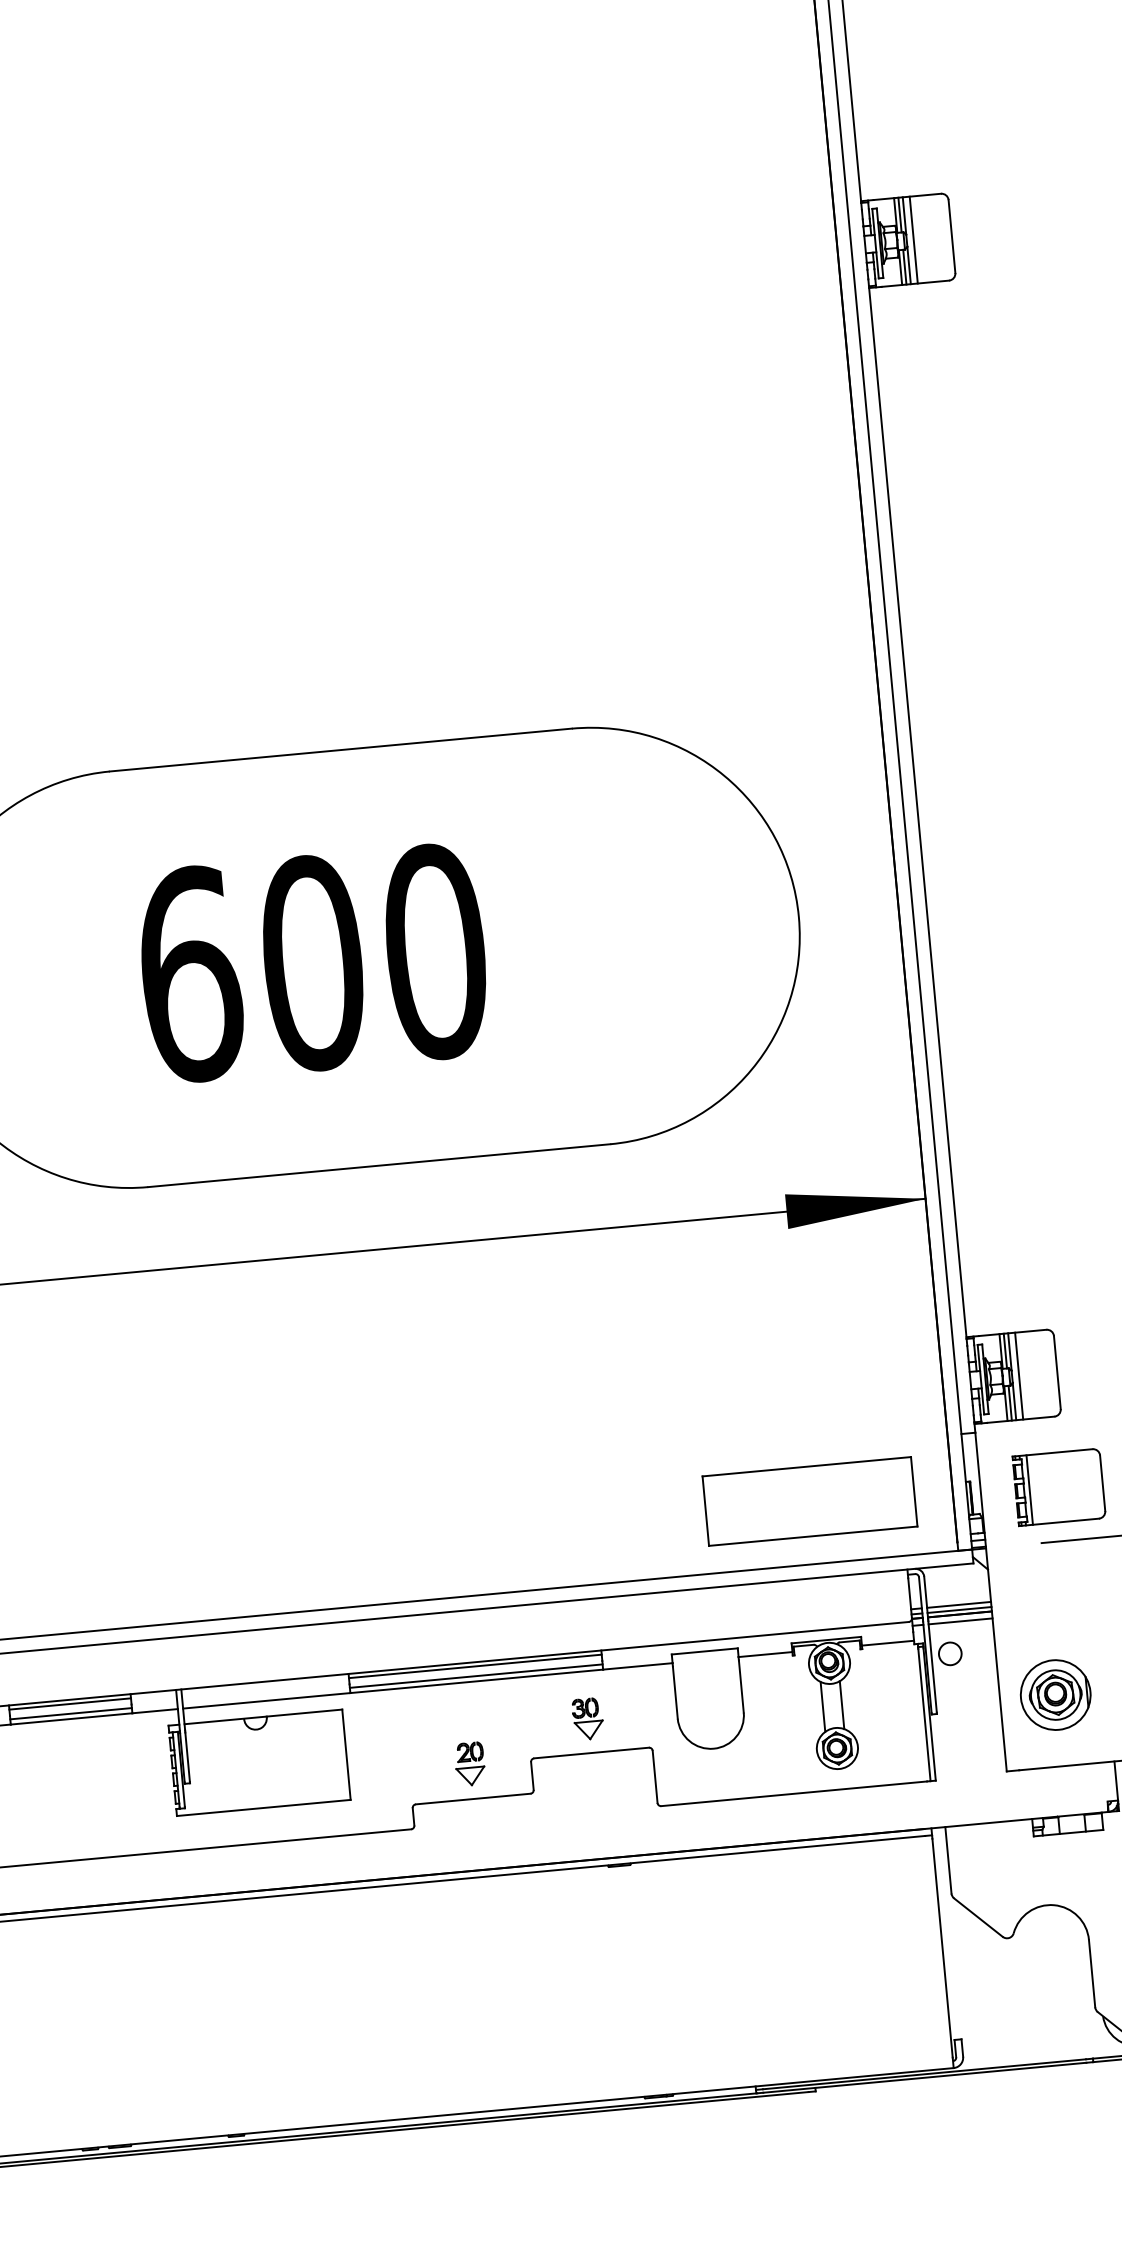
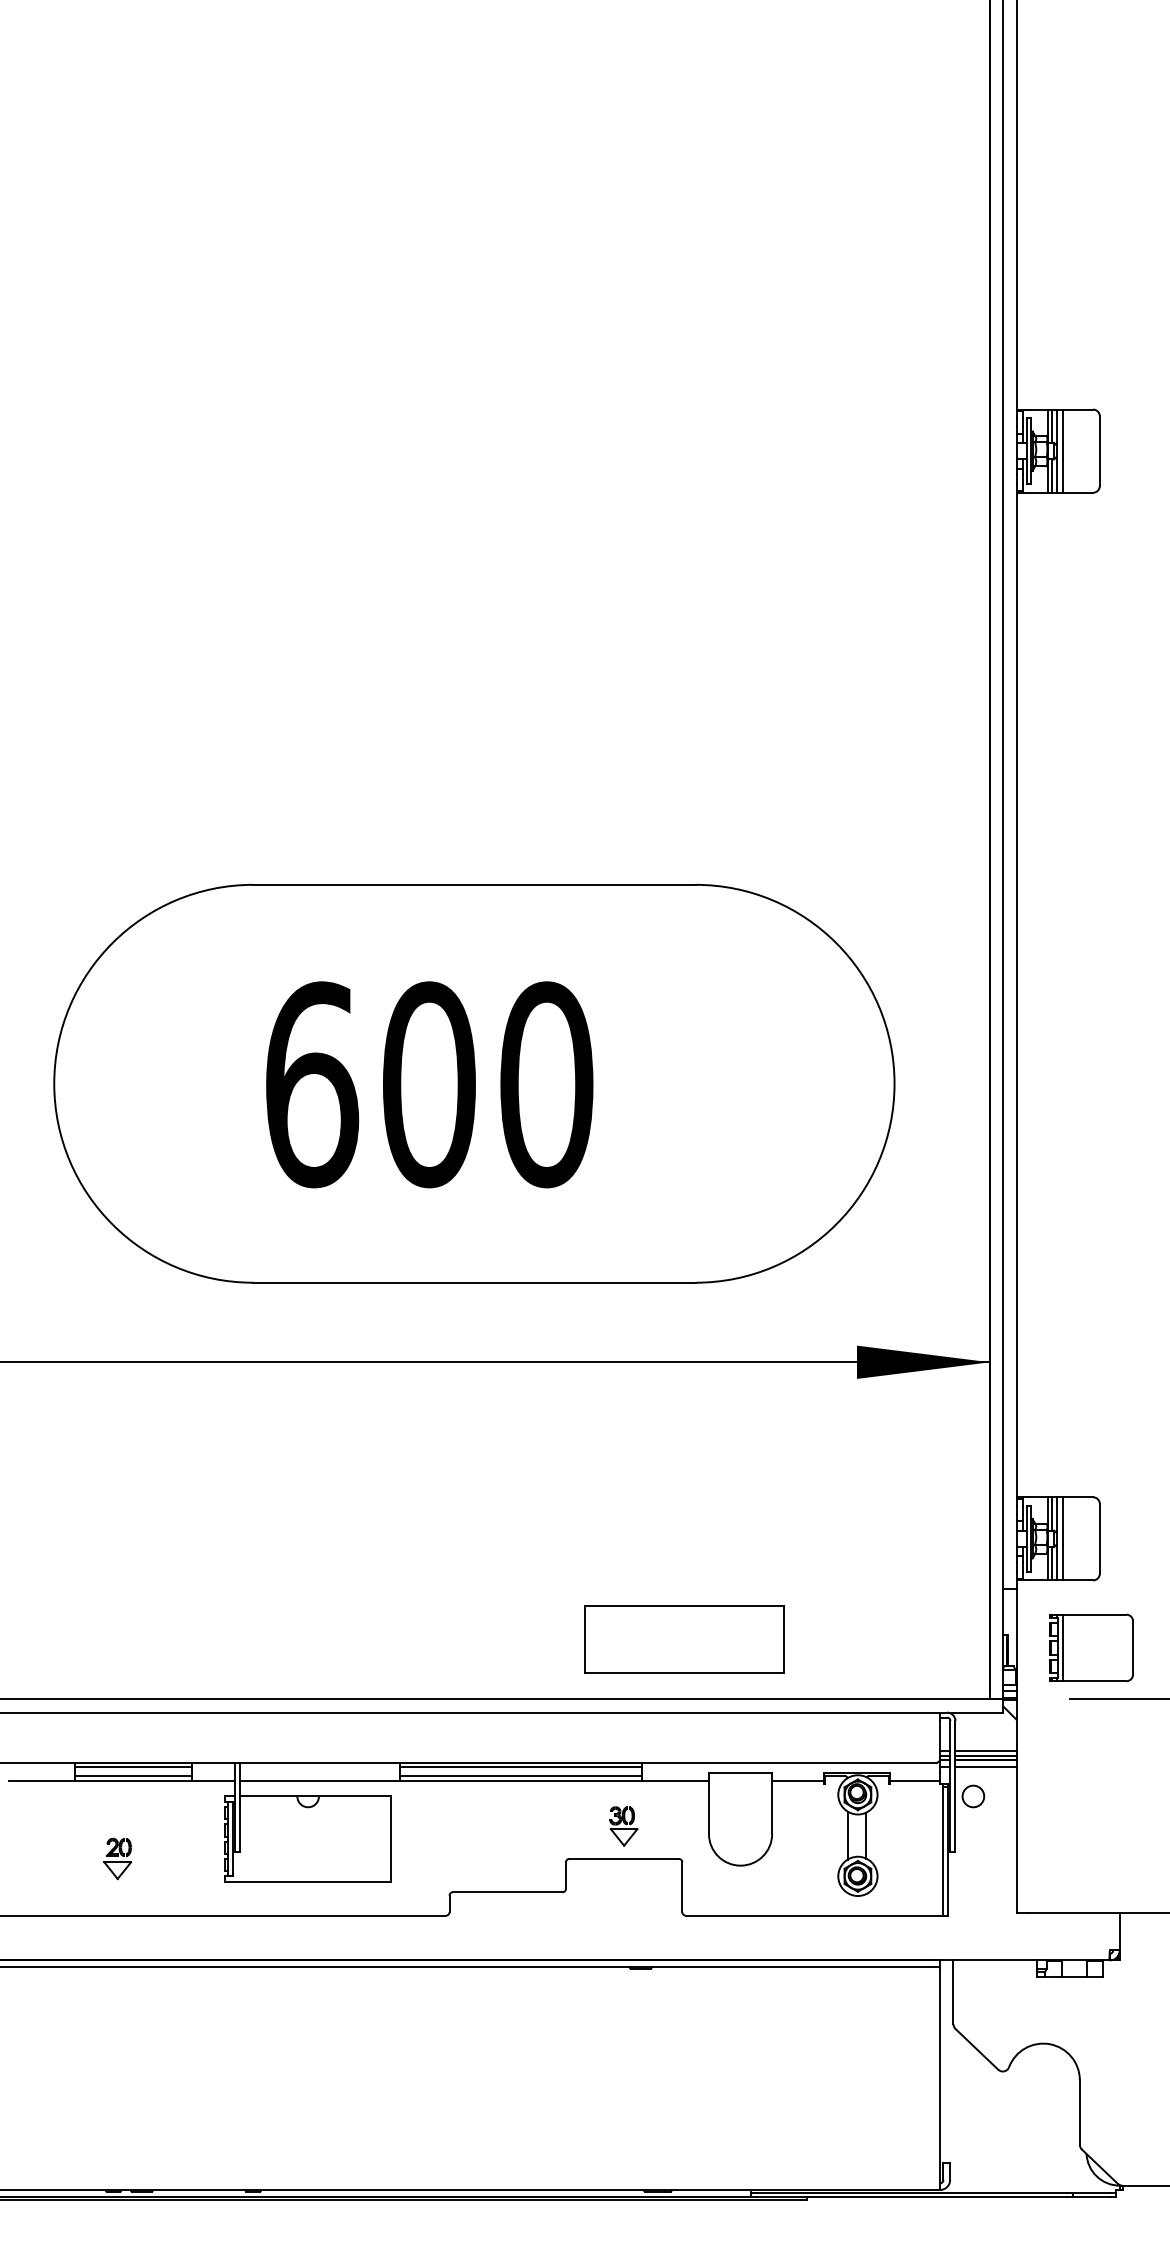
part: (809, 1501) -> (684, 1639), moved
part: (1055, 1694) -> (1069, 1844), removed
part: (469, 1763) -> (117, 1858), moved

